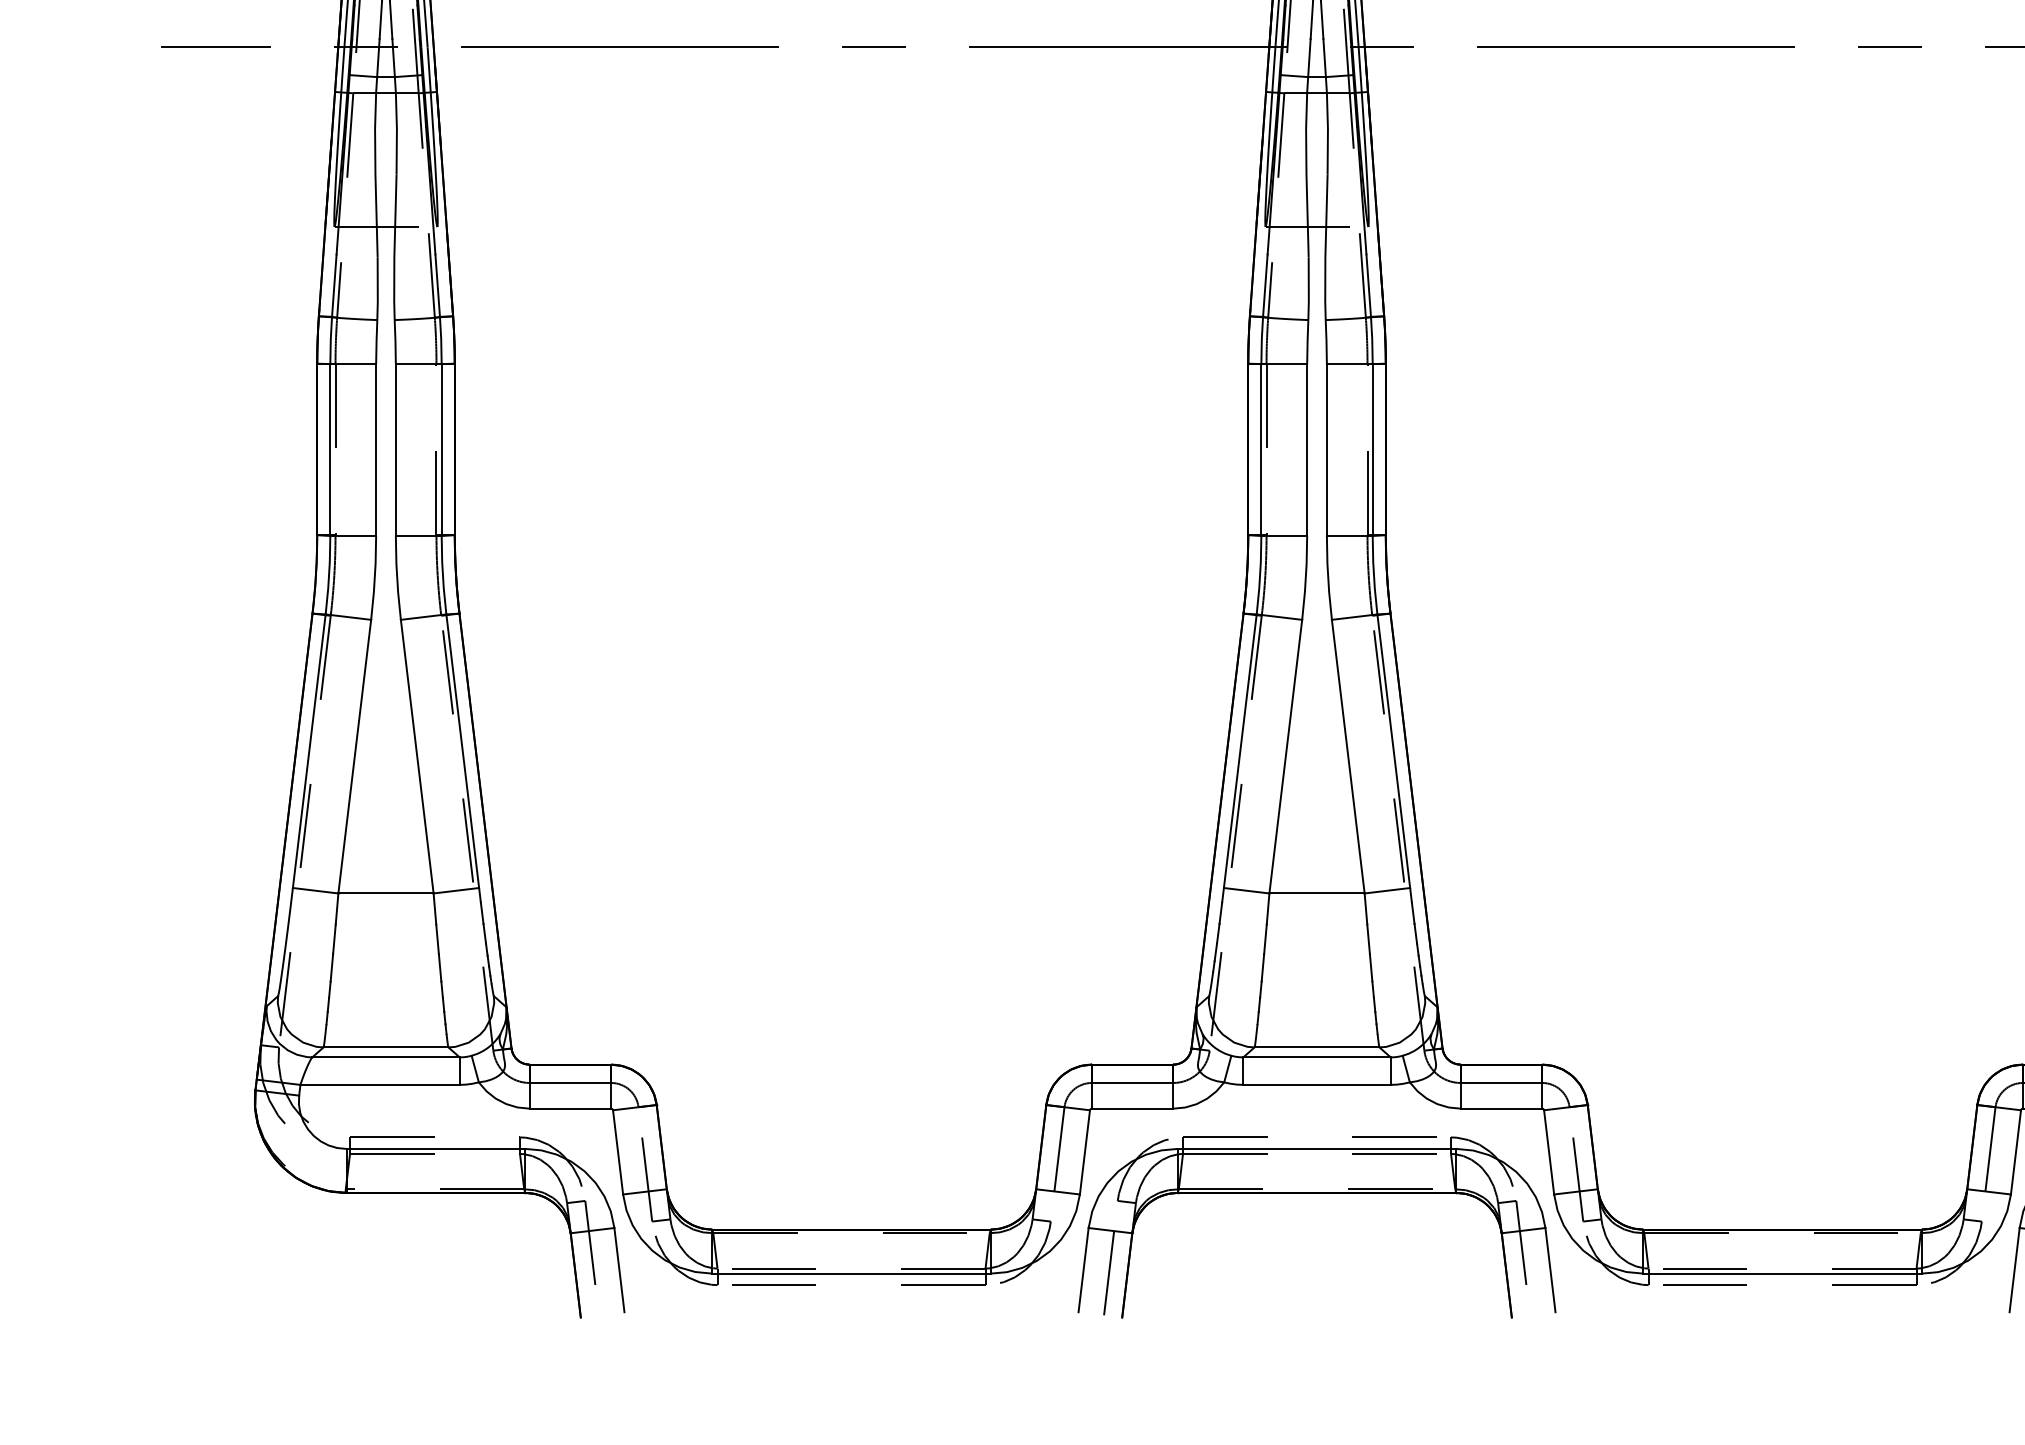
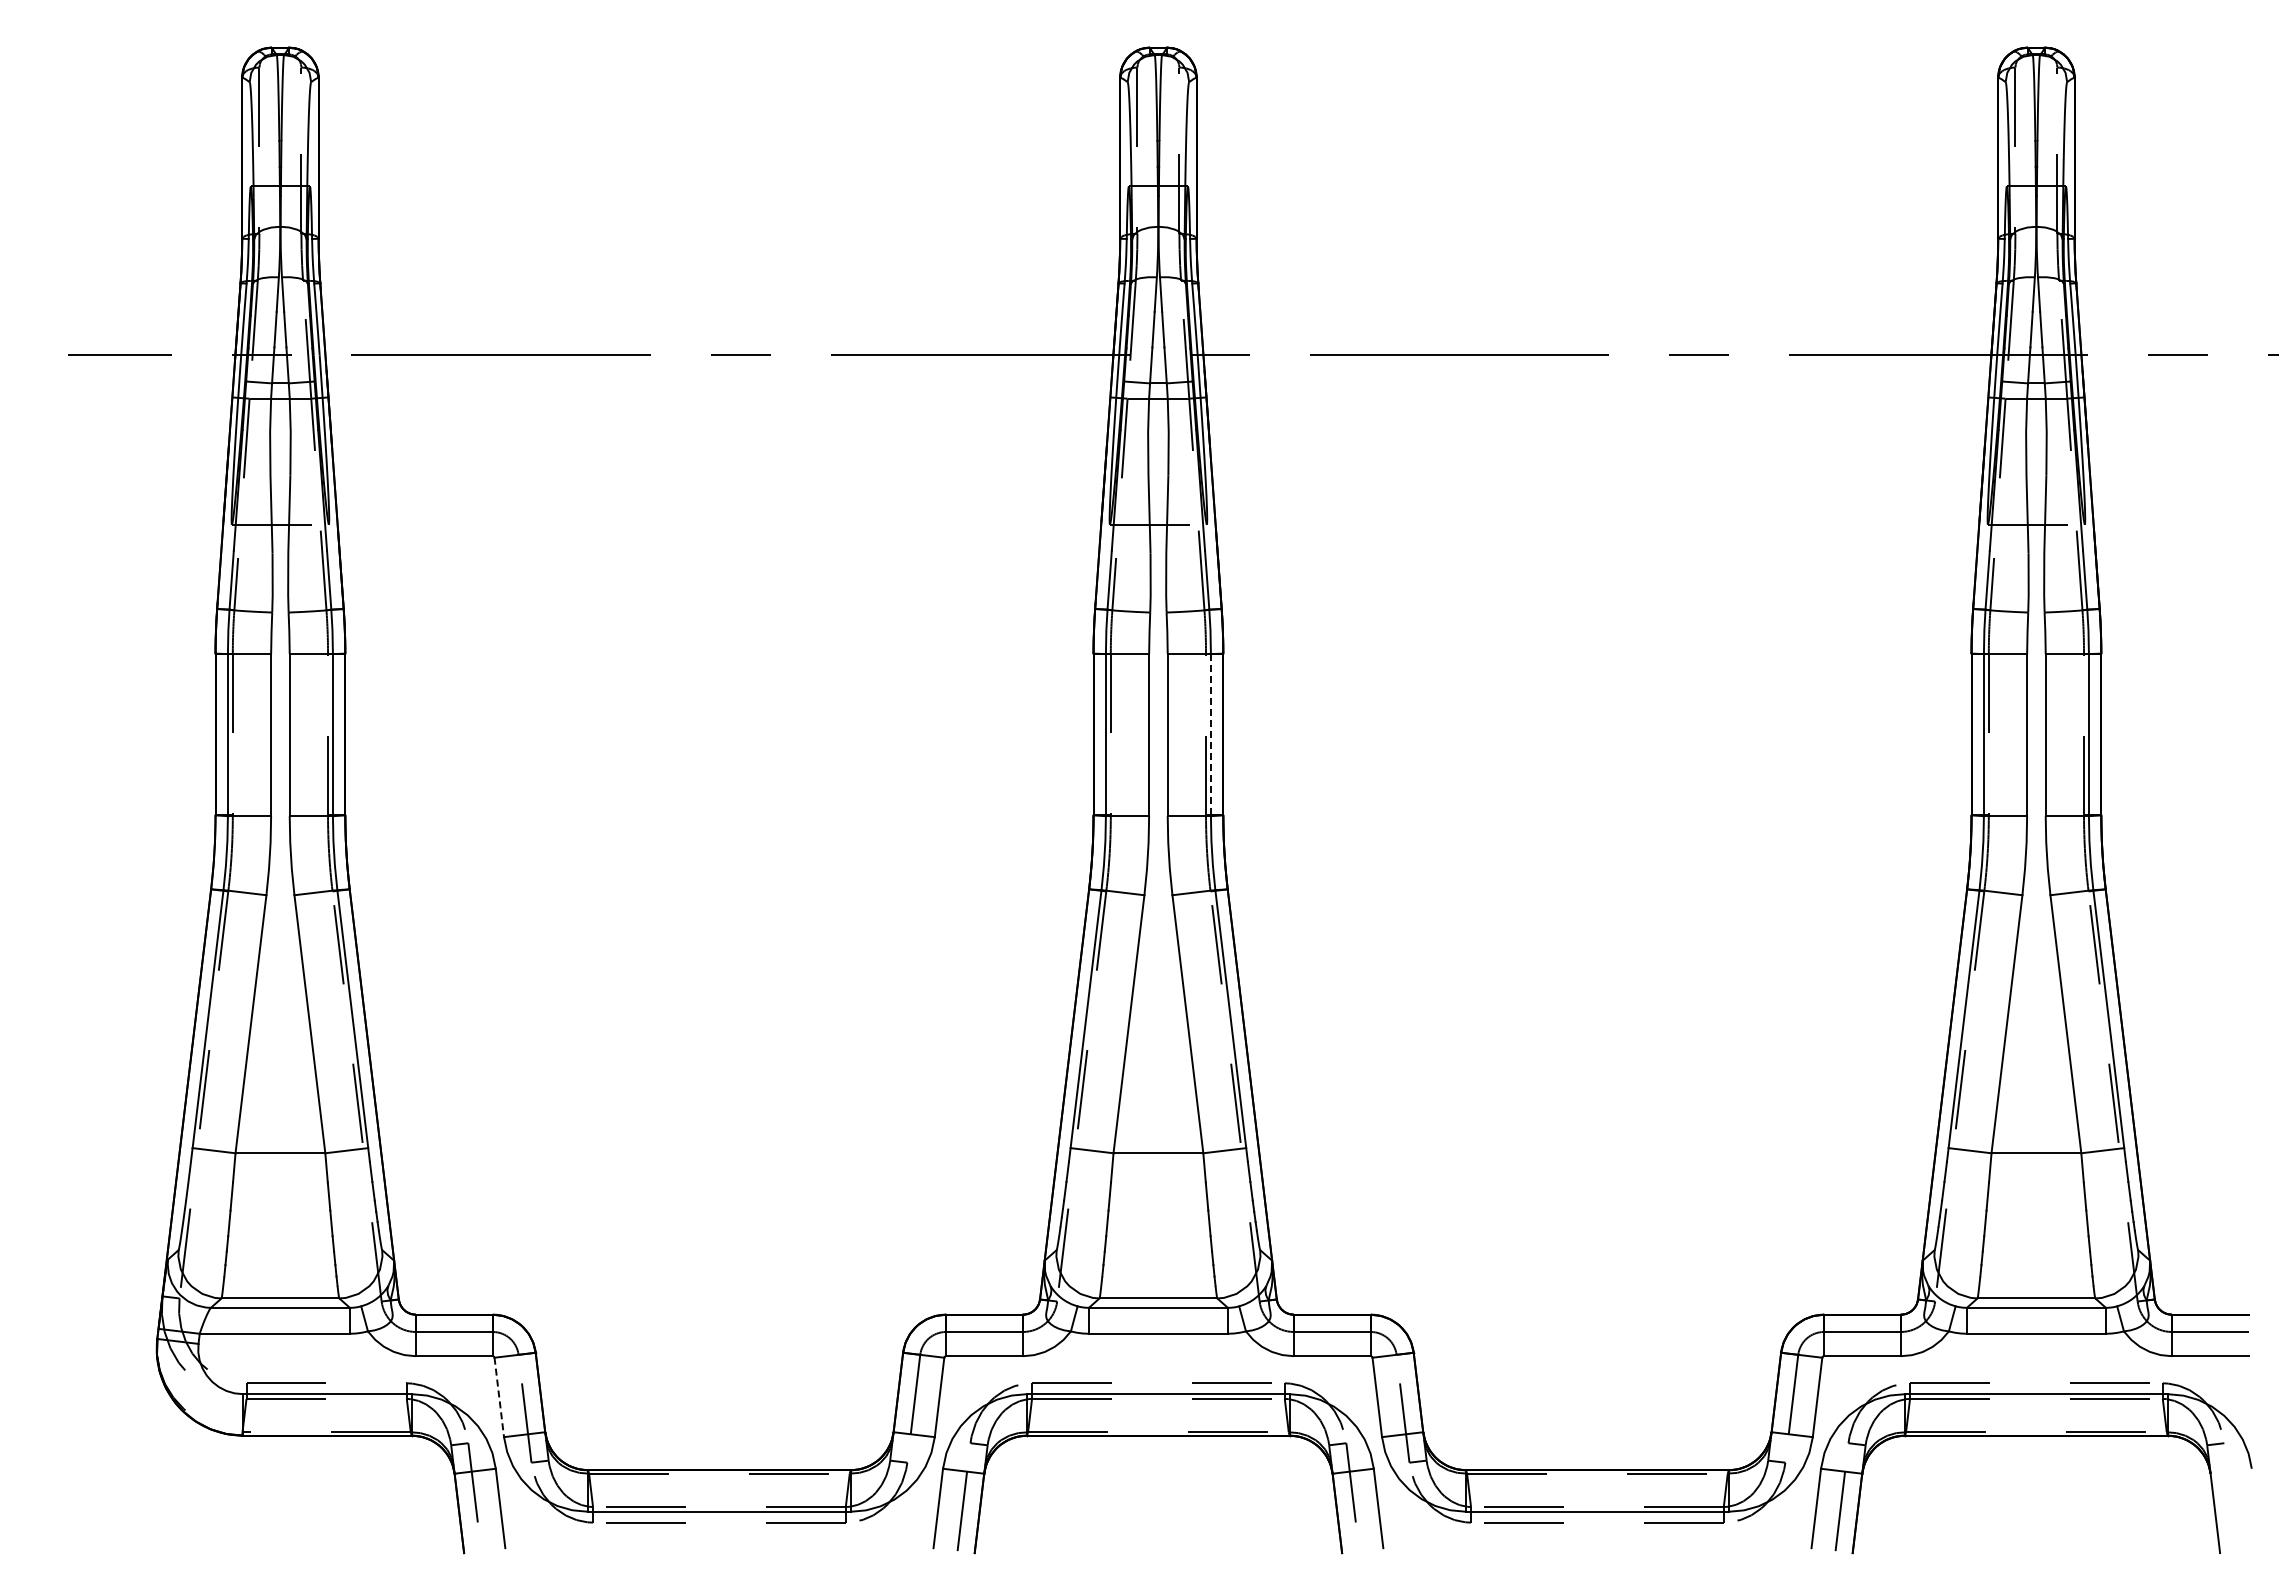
line: (1372, 450) -> (1210, 735), solid -> dashed
line: (618, 1152) -> (499, 1397), solid -> dashed

